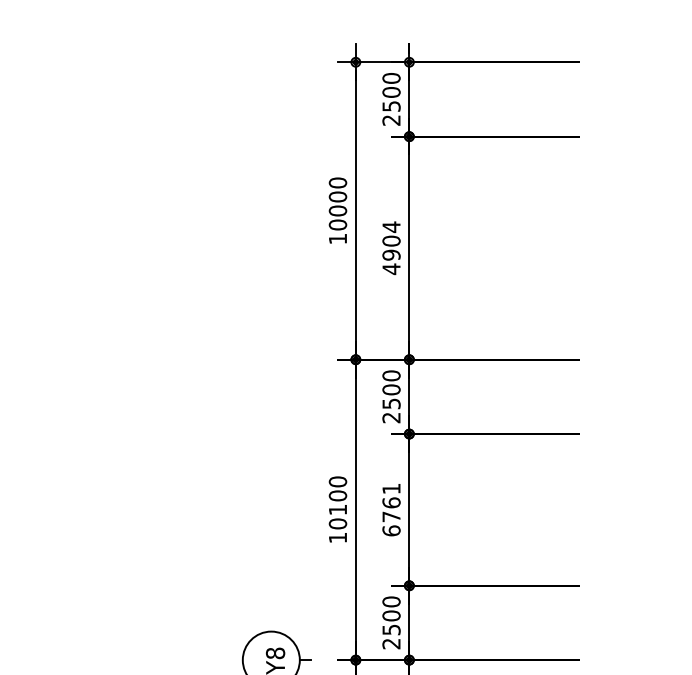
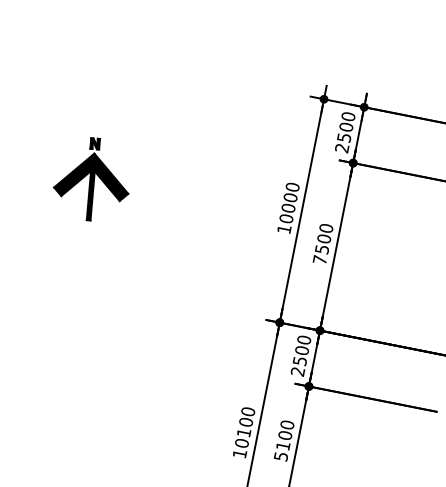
part: (80, 223) -> (93, 179), added
text: (391, 248) -> (323, 244), 4904 -> 7500
text: (391, 509) -> (284, 440), 6761 -> 5100

